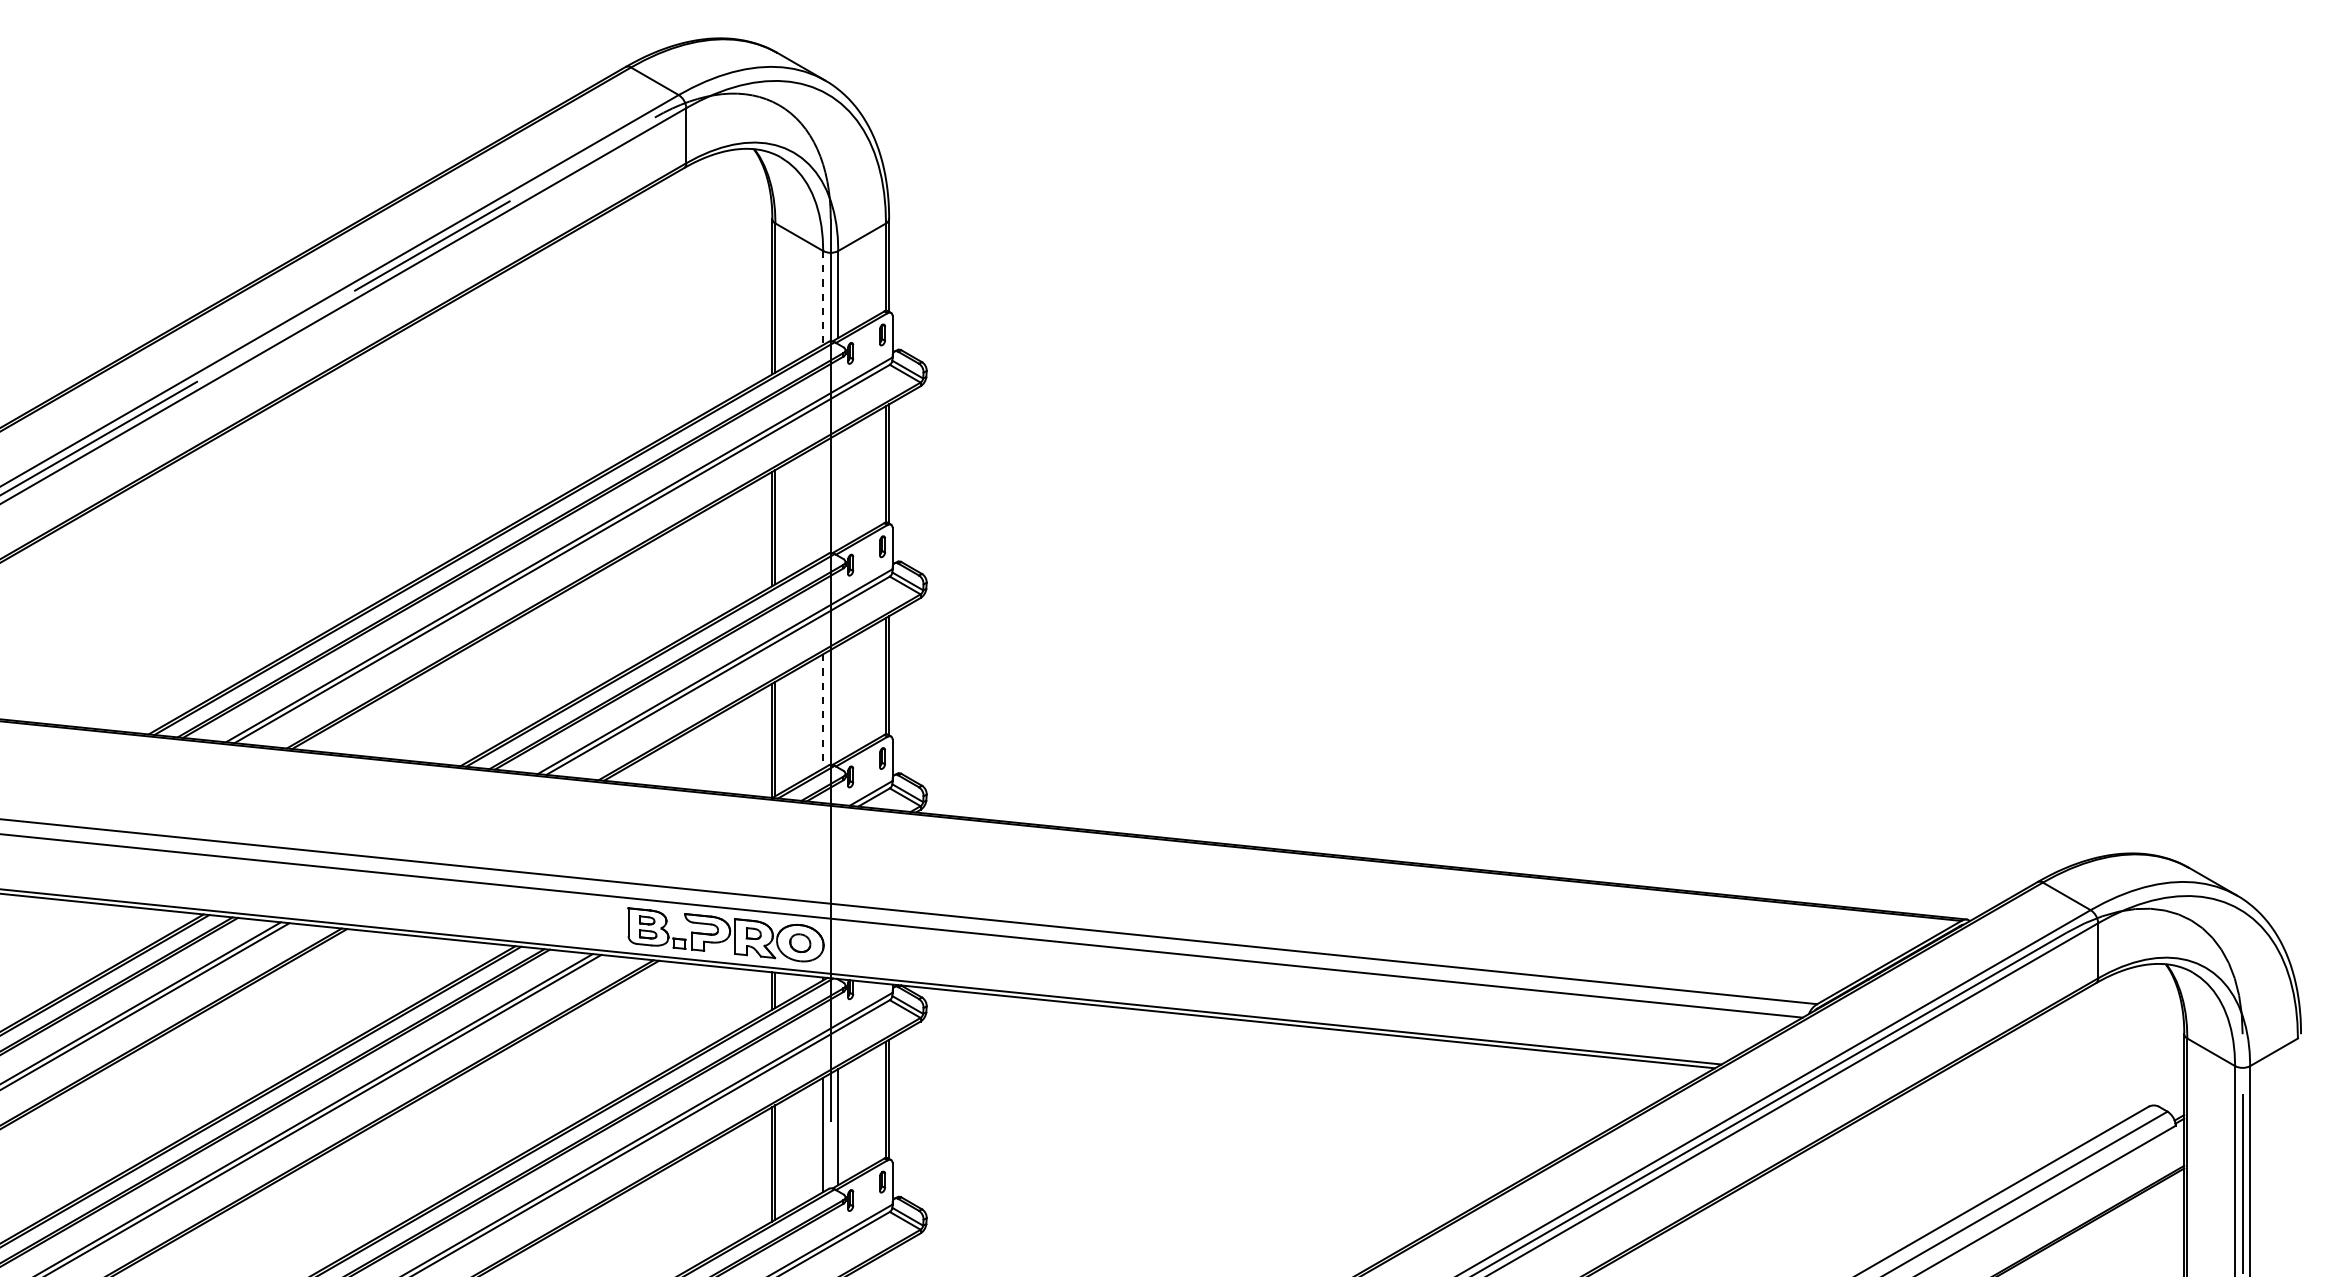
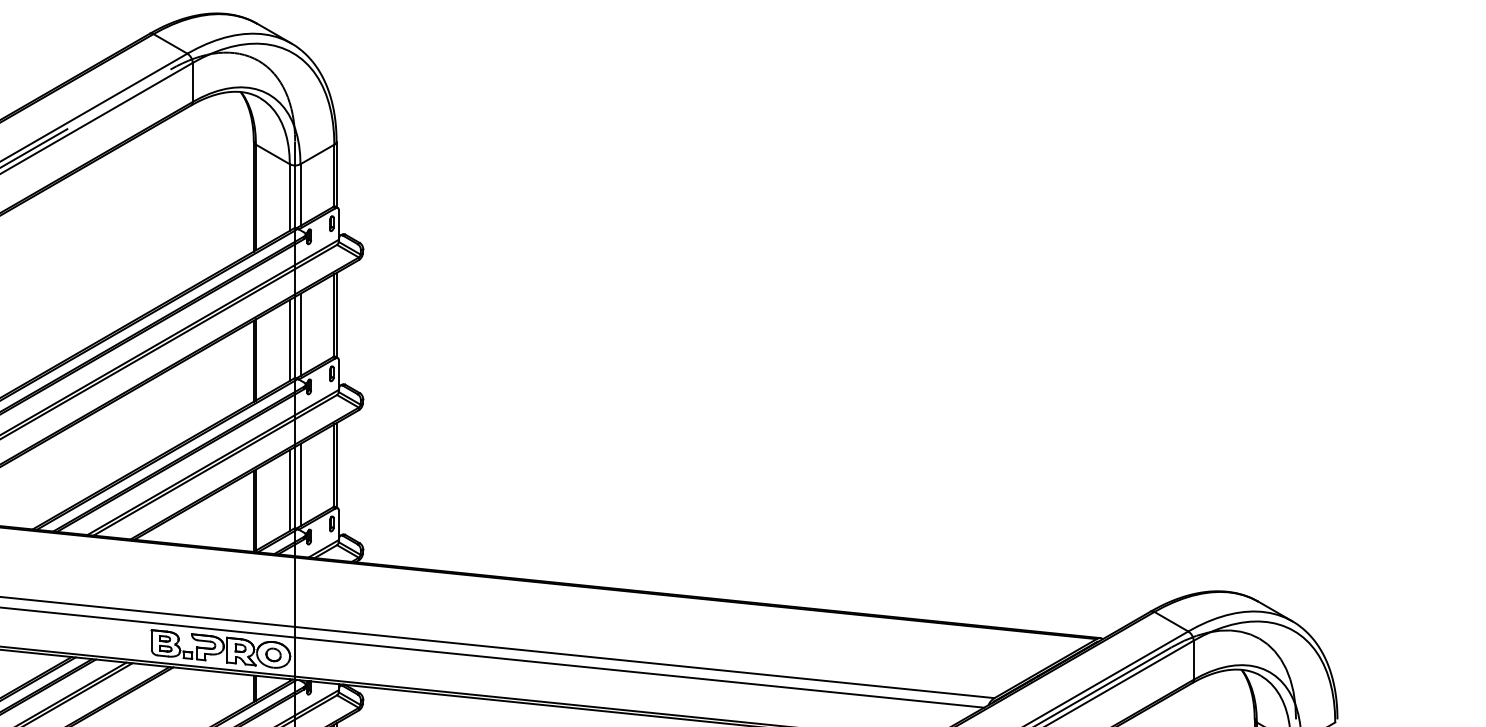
line: (823, 298) -> (290, 197), dashed -> solid
line: (838, 491) -> (300, 334), added
line: (823, 499) -> (290, 340), added
line: (838, 703) -> (300, 484), added
line: (823, 711) -> (290, 490), dashed -> solid

